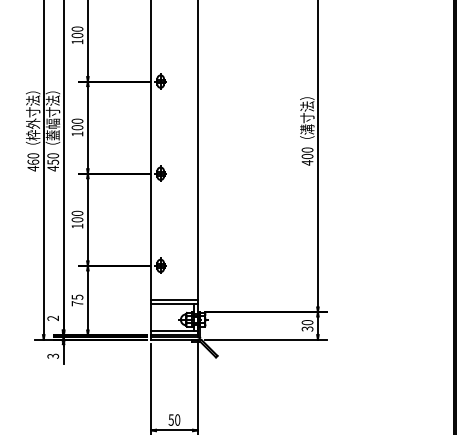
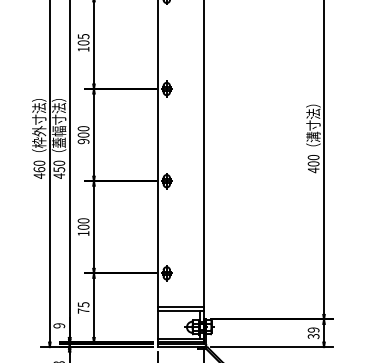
text: (77, 28) -> (83, 35), 100 -> 105
text: (77, 133) -> (83, 140), 100 -> 900
text: (53, 317) -> (59, 324), 2 -> 9
text: (307, 322) -> (313, 329), 30 -> 39

